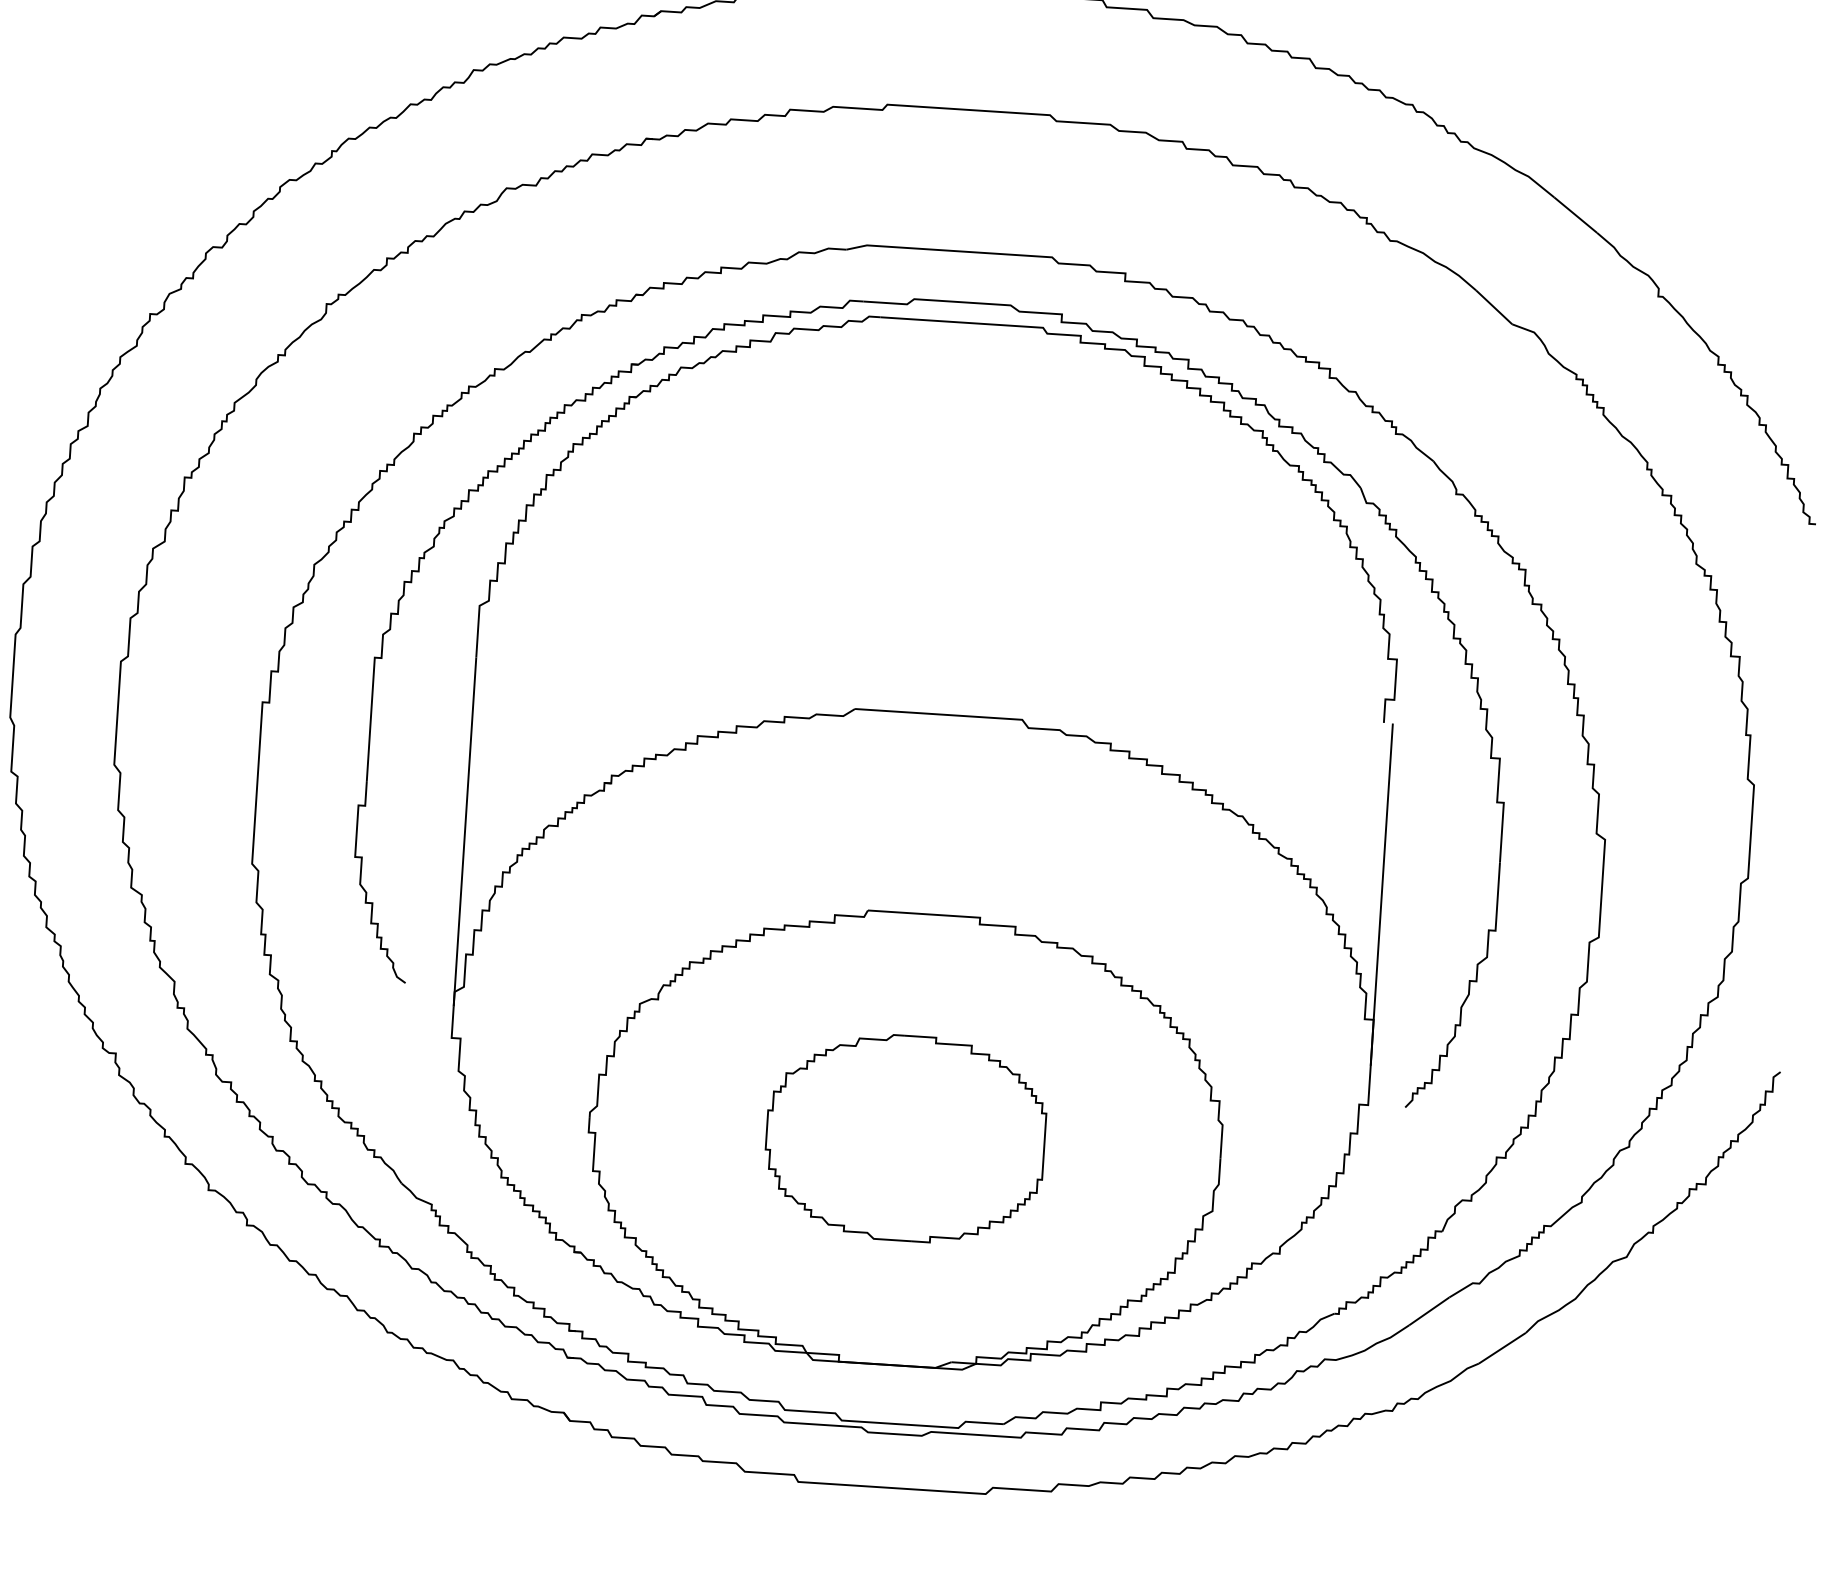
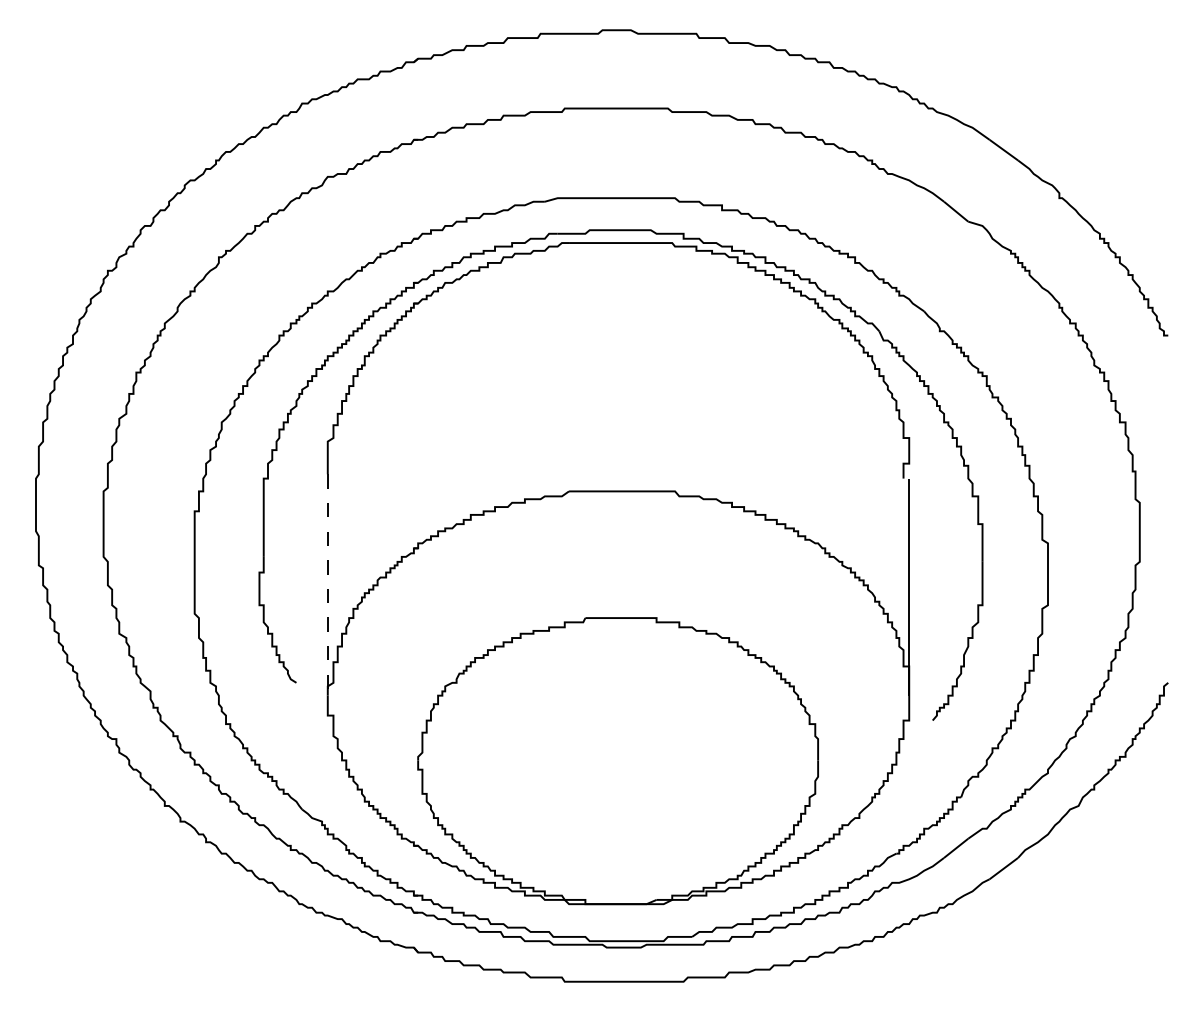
line: (464, 831) -> (327, 584), solid -> dashed
part: (905, 1138) -> (618, 760), removed

